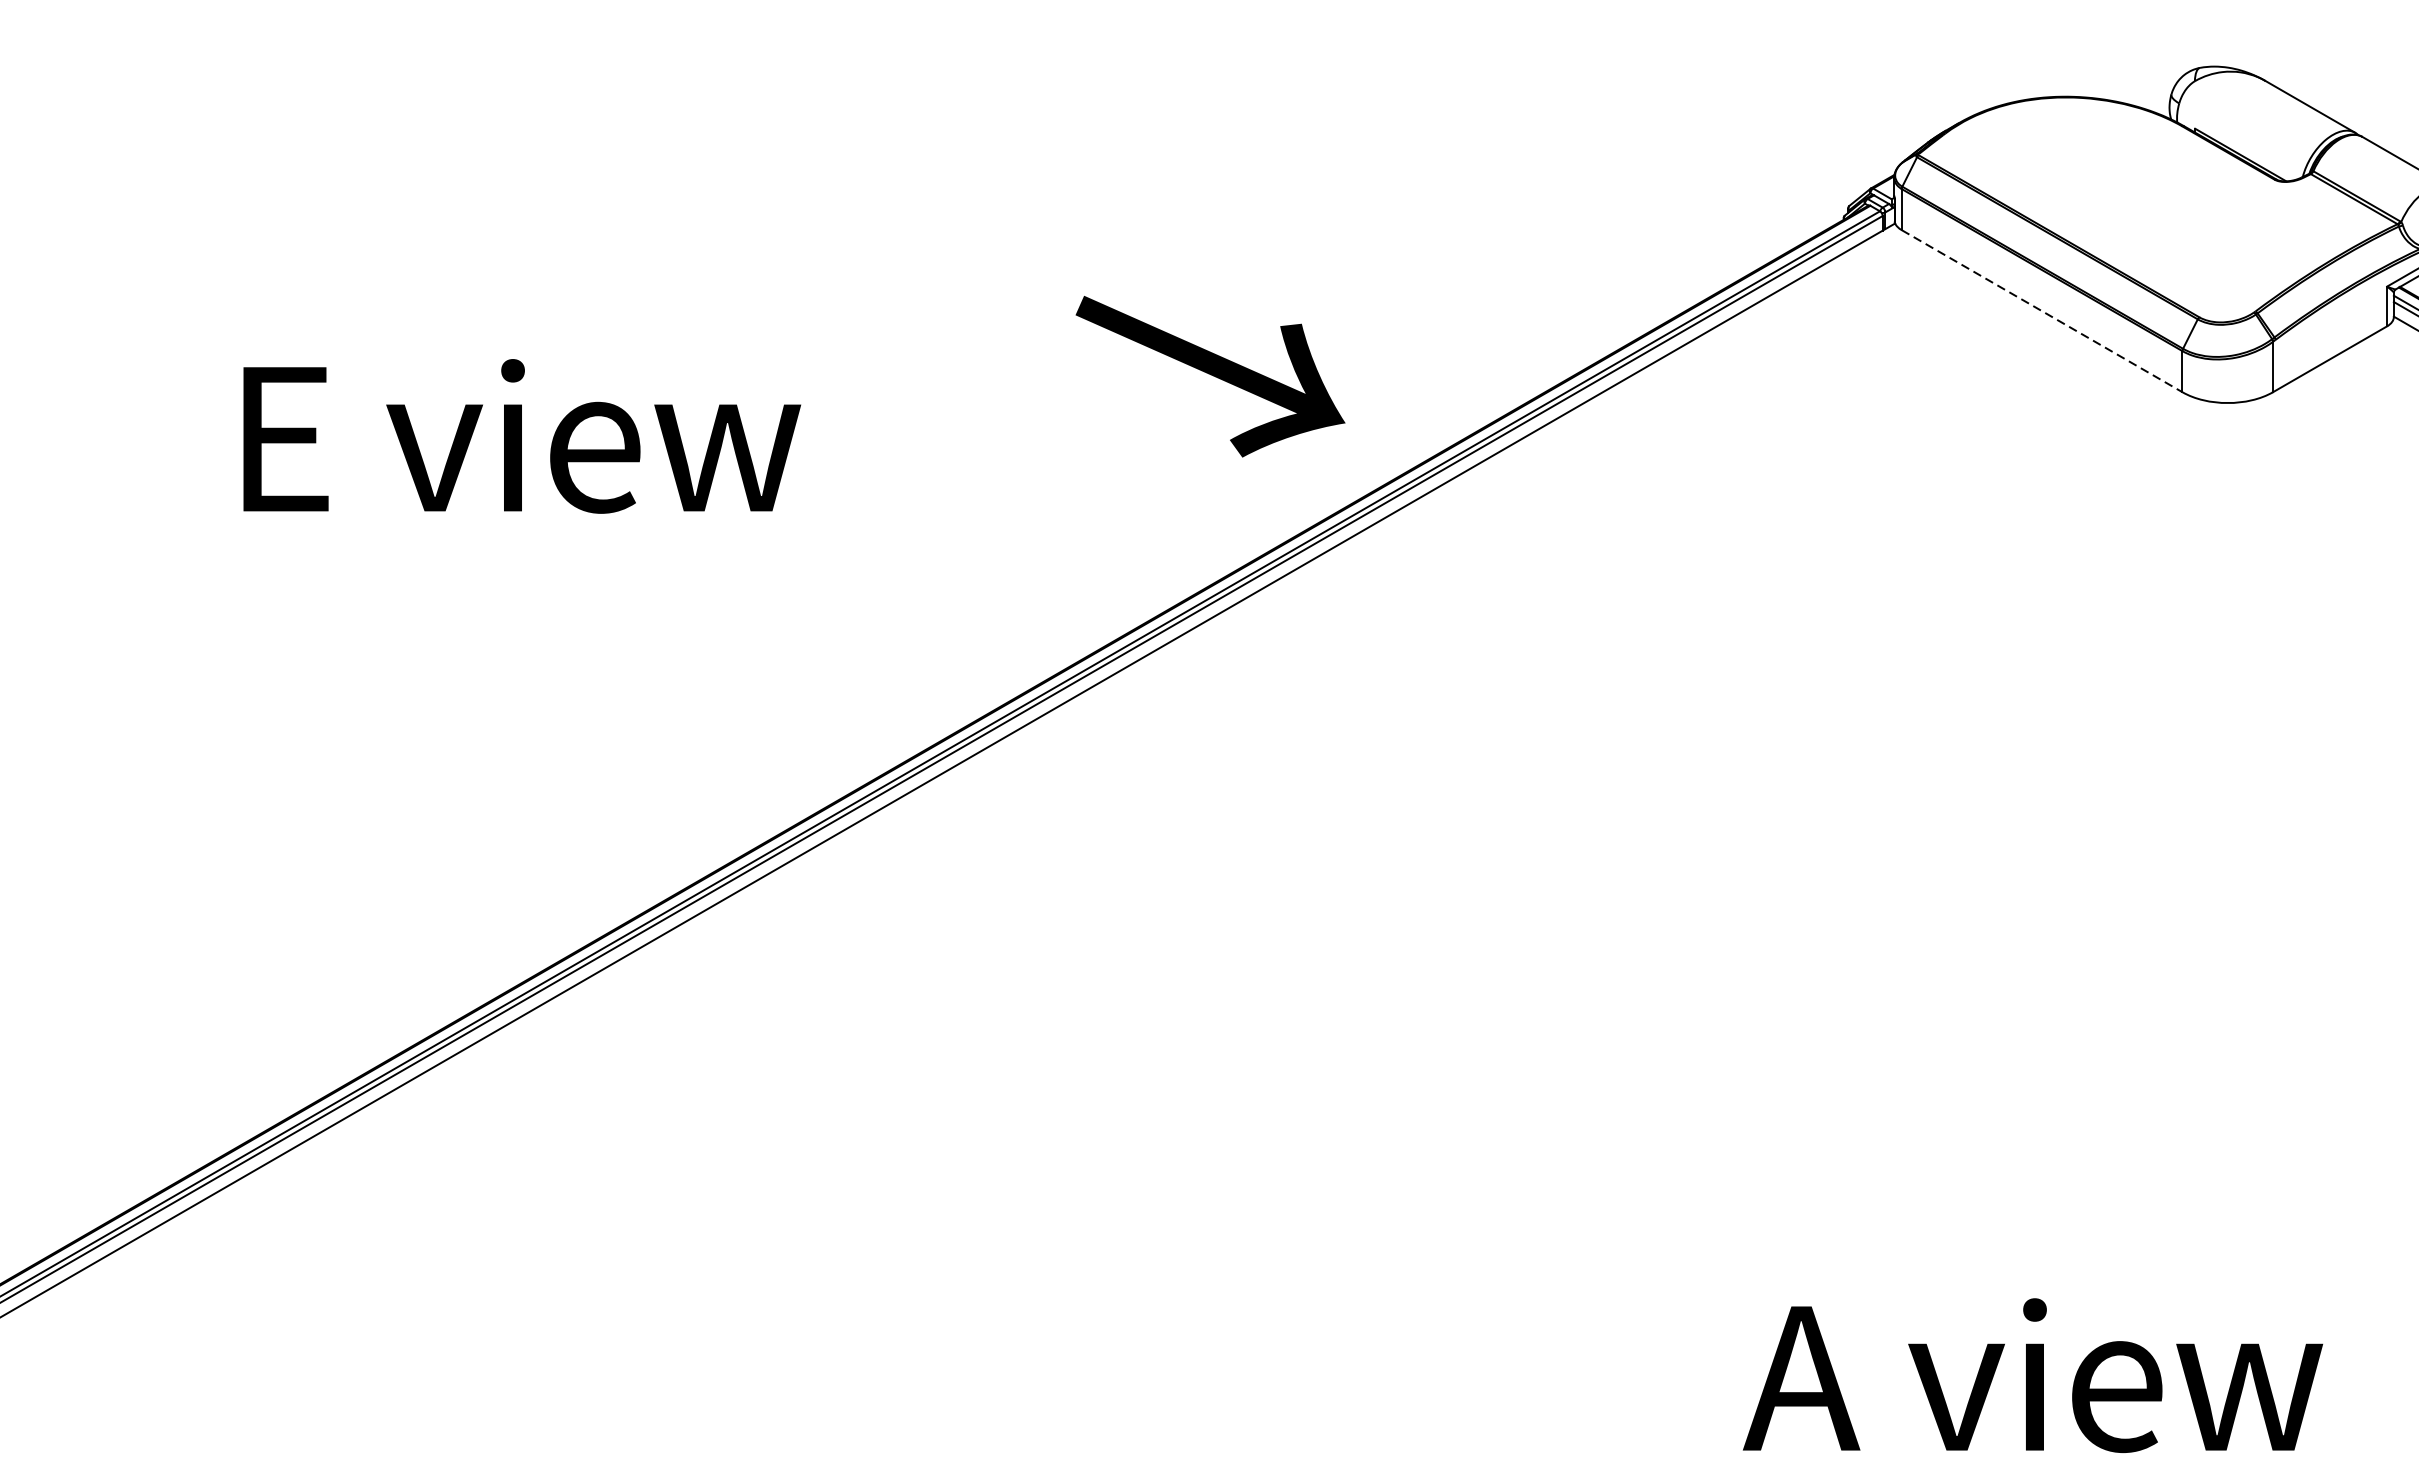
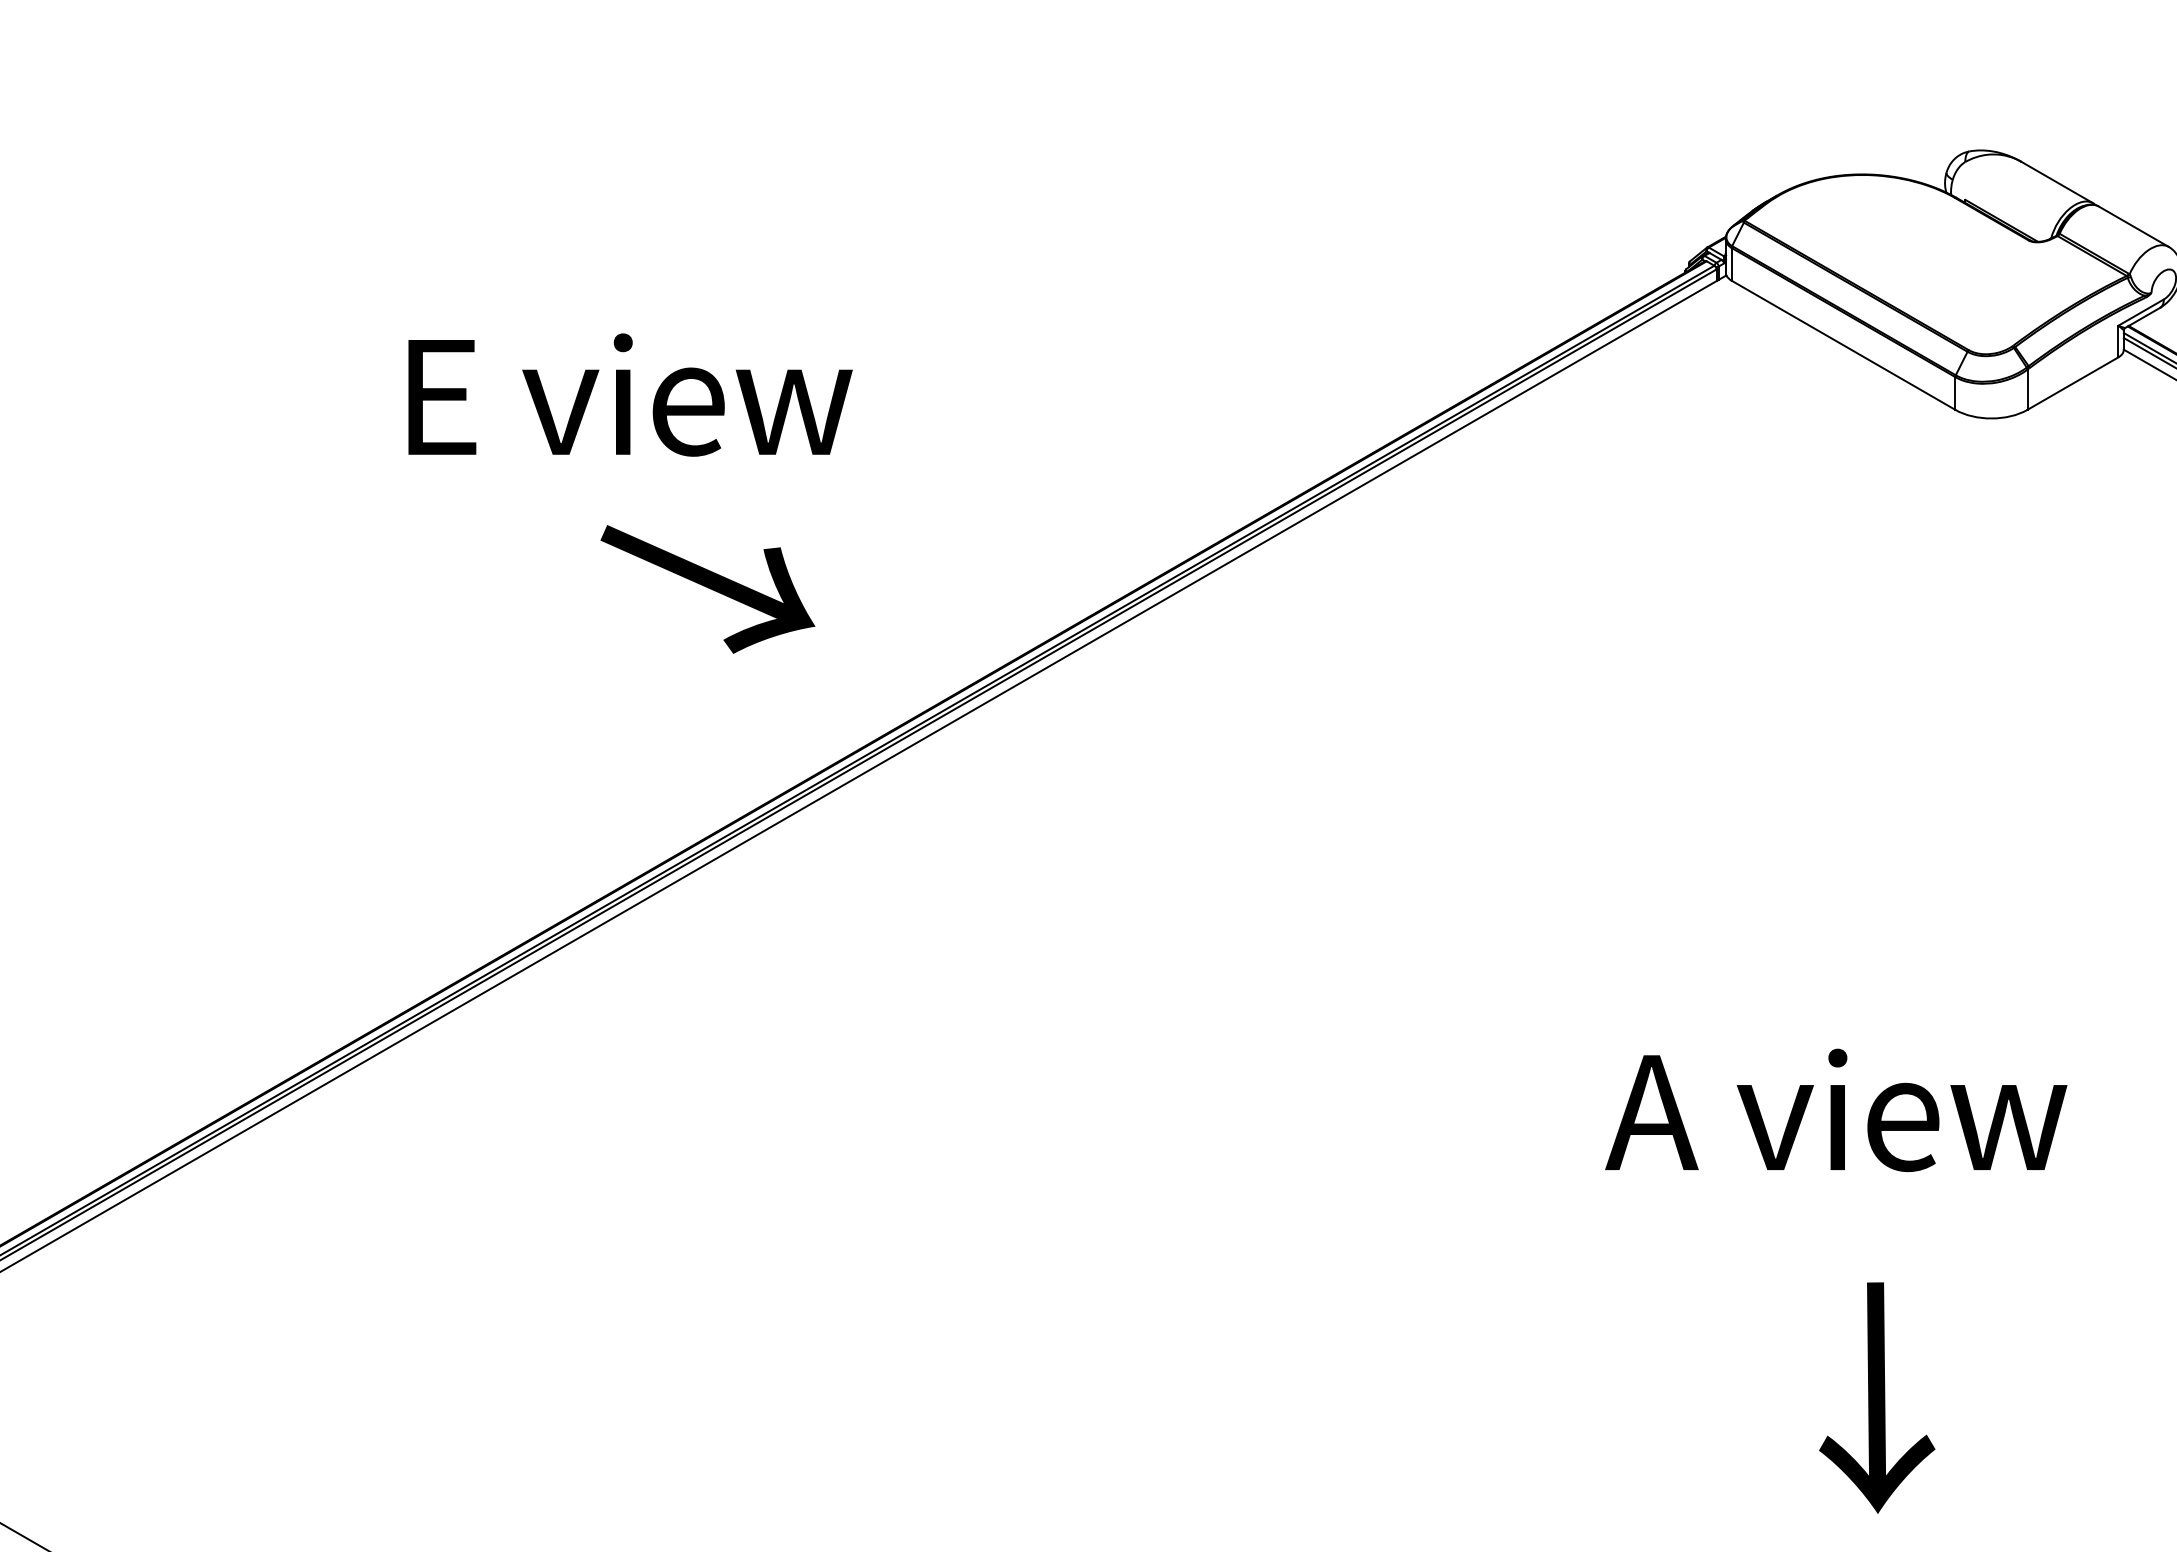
line: (2042, 311) -> (1843, 345), dashed -> solid
text: (1209, 376) -> (707, 589), moved
text: (522, 435) -> (630, 394), moved
text: (2033, 1375) -> (1836, 1110), moved

